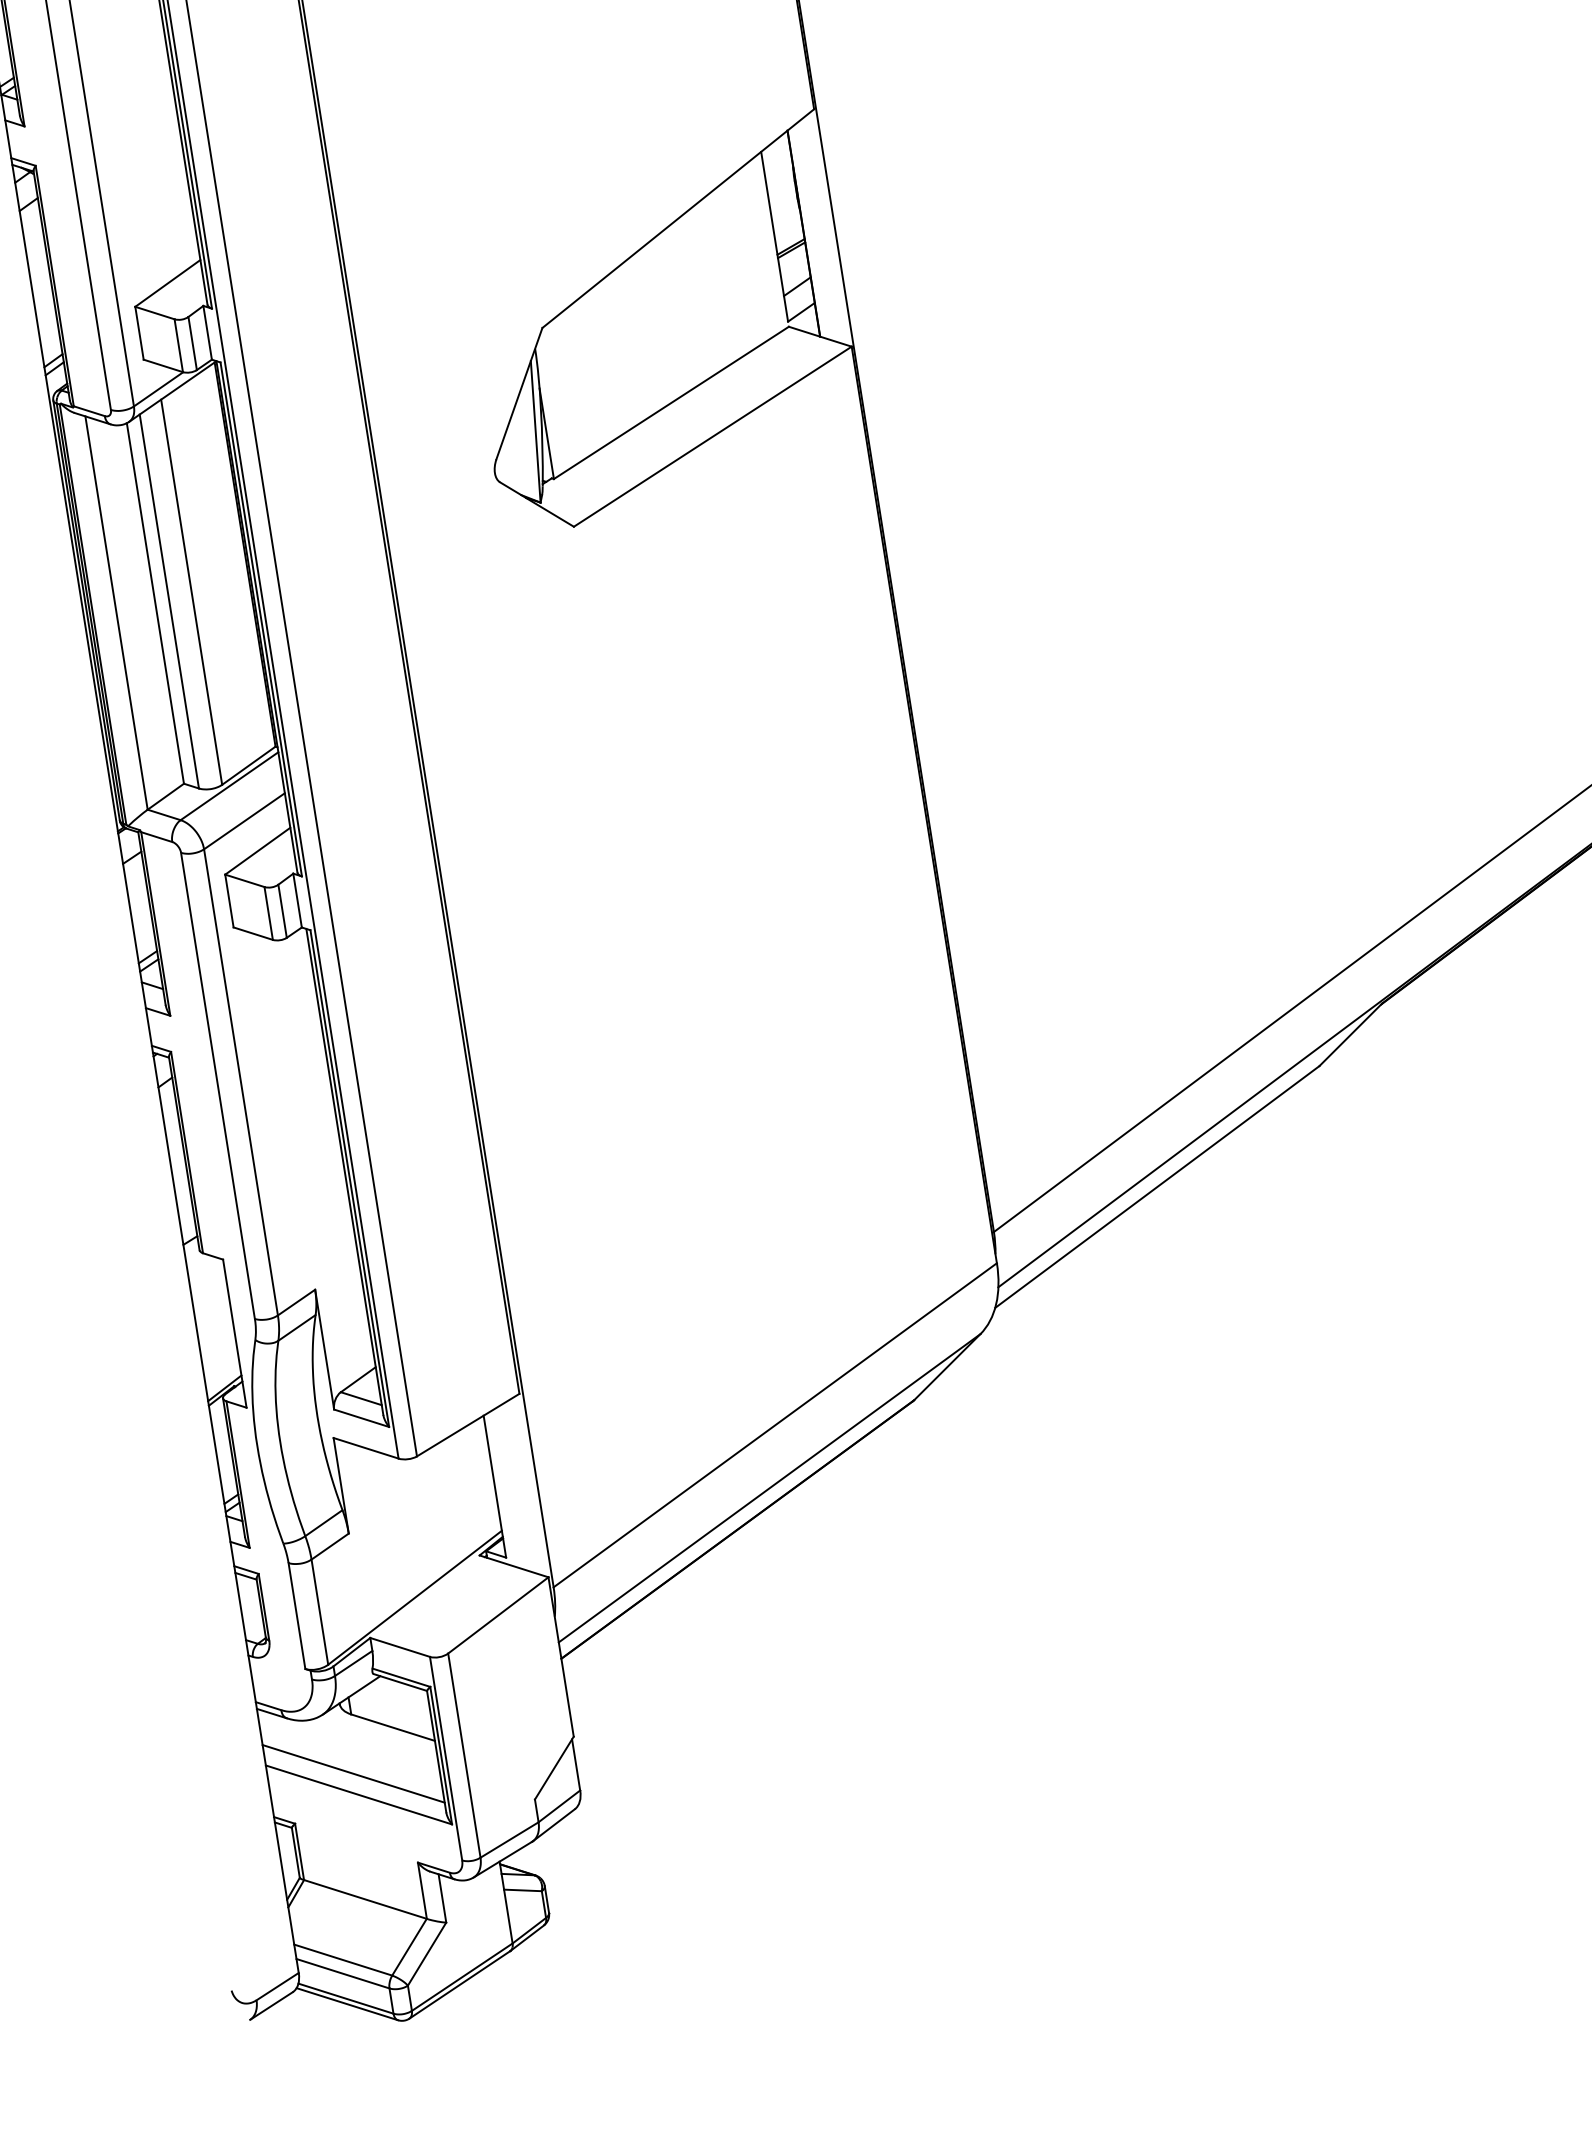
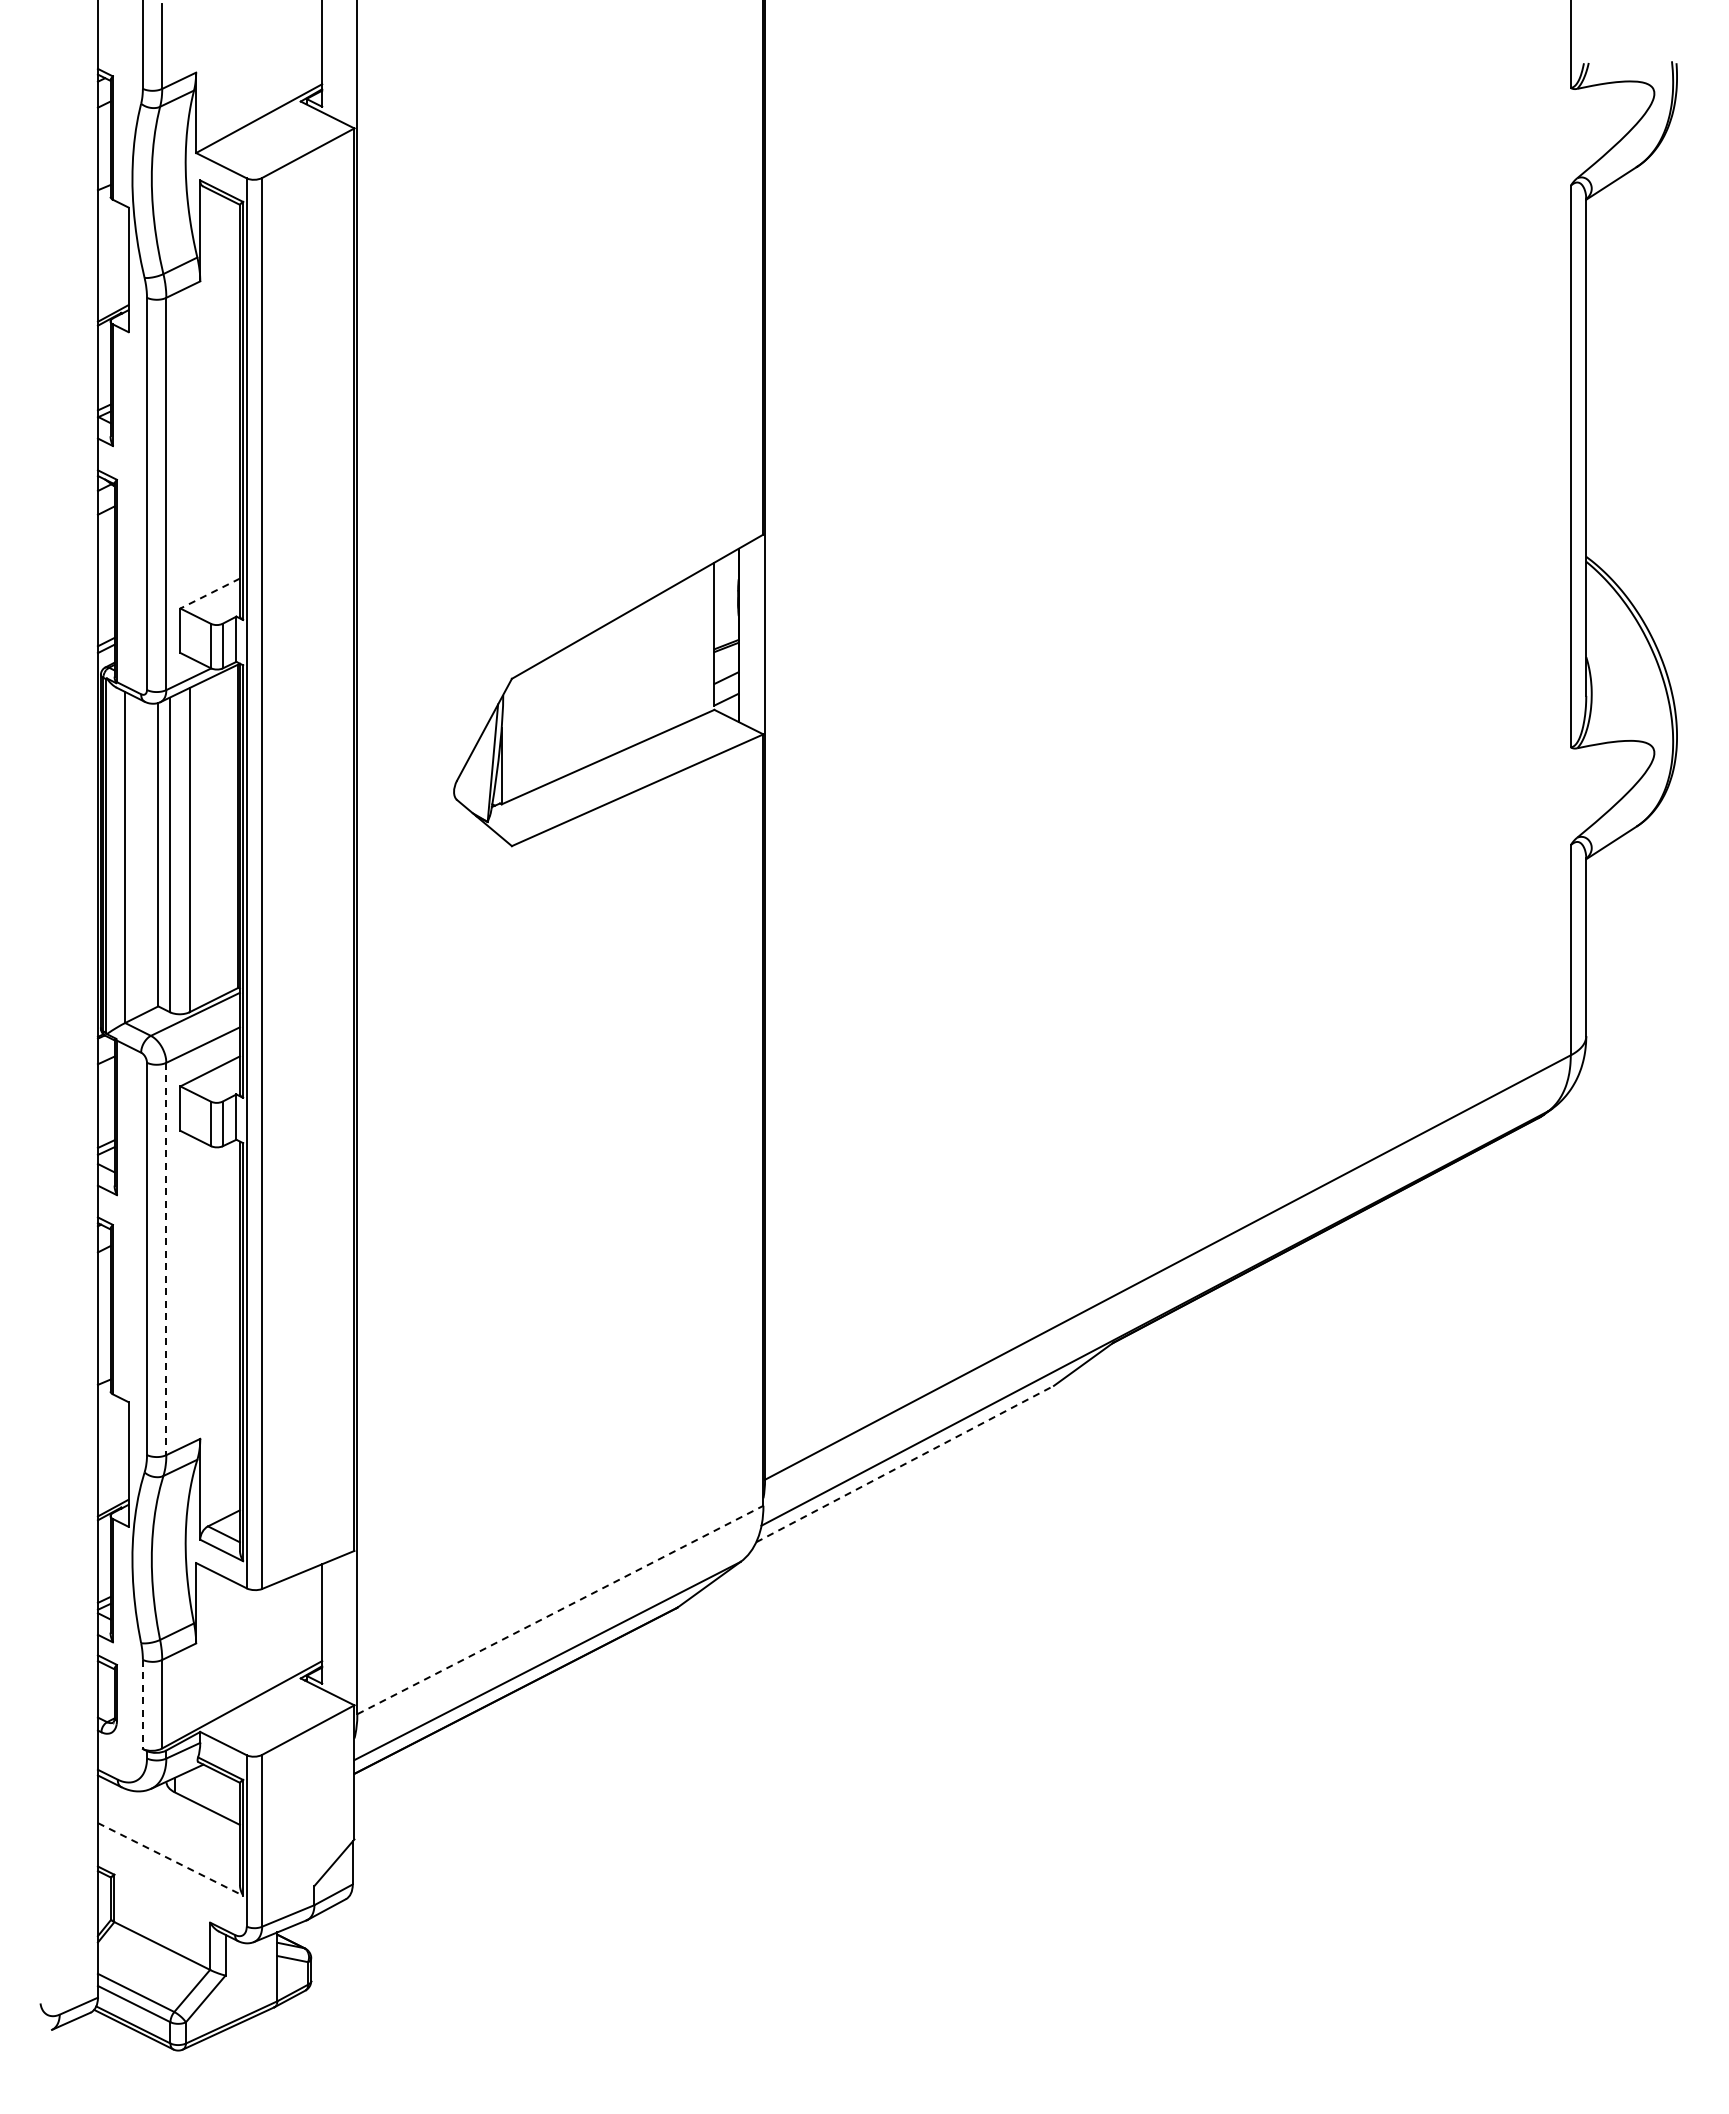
line: (167, 283) -> (209, 593), solid -> dashed
line: (241, 1082) -> (166, 1259), solid -> dashed
line: (1157, 1186) -> (905, 1463), solid -> dashed
line: (775, 1424) -> (560, 1609), solid -> dashed
line: (296, 1616) -> (142, 1704), solid -> dashed
line: (352, 1772) -> (168, 1840), removed
line: (358, 1795) -> (170, 1859), solid -> dashed

